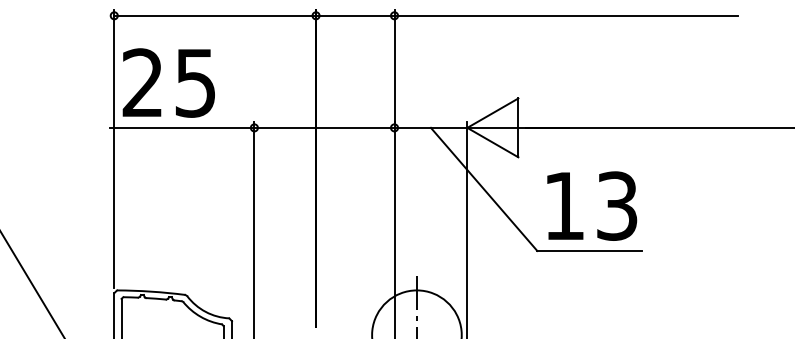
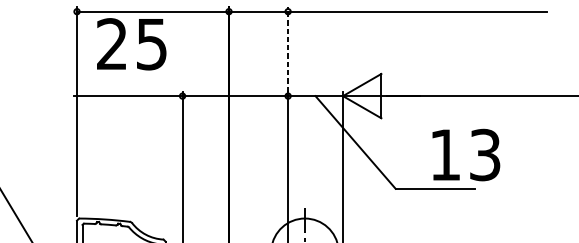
line: (394, 65) -> (288, 49), solid -> dashed
text: (168, 82) -> (131, 43), moved
text: (592, 205) -> (466, 154), moved

